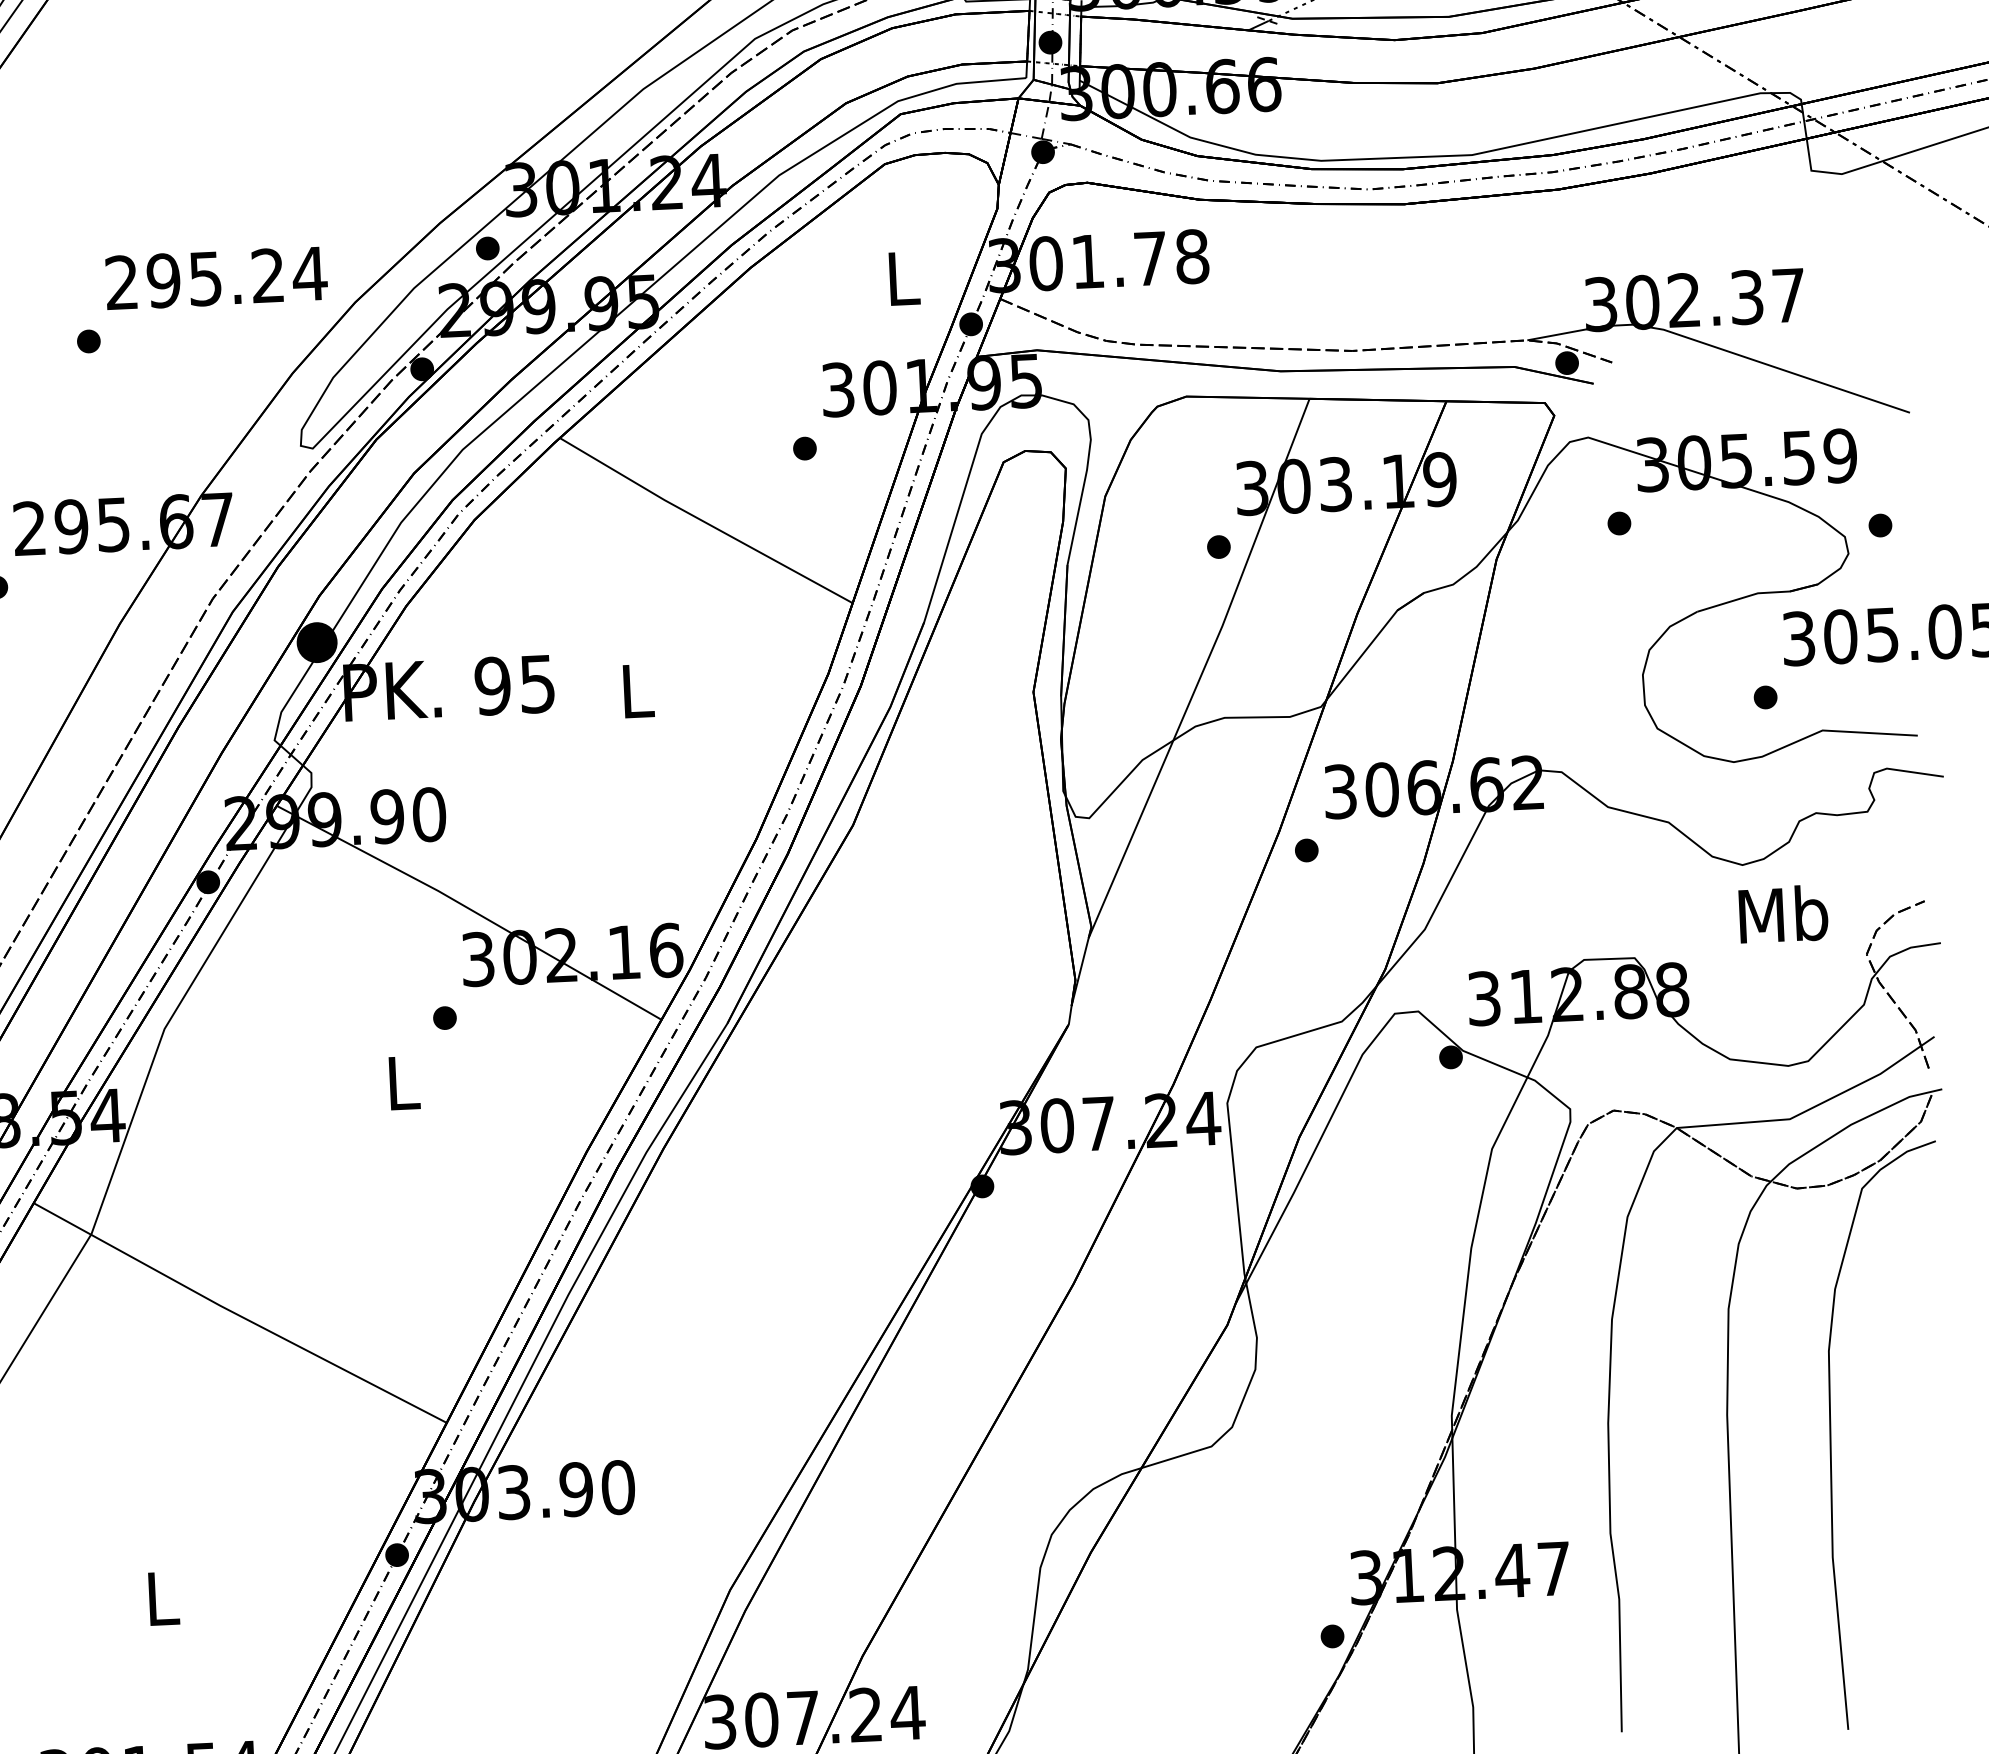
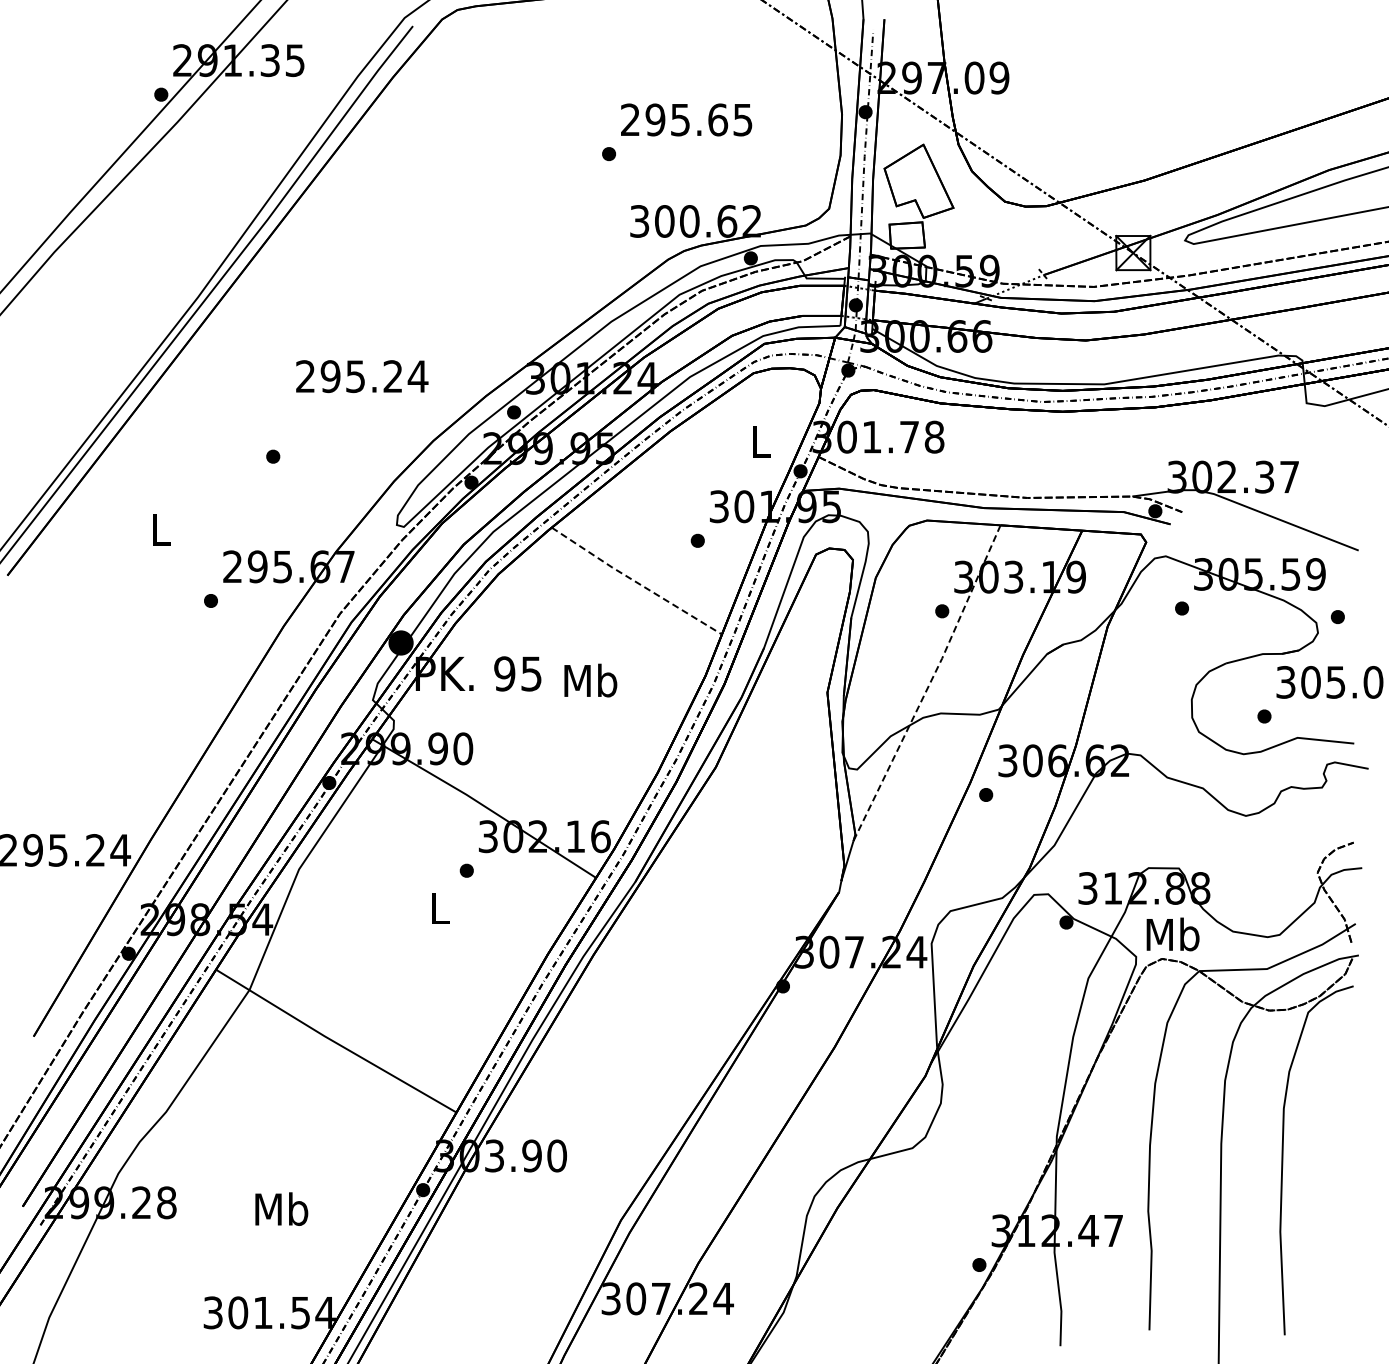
text: (216, 278) -> (362, 376), moved
line: (705, 523) -> (636, 582), solid -> dashed
line: (1203, 668) -> (929, 683), solid -> dashed
text: (636, 690) -> (590, 680), L -> Mb
text: (1782, 914) -> (1172, 934), moved
text: (161, 1597) -> (281, 1208), L -> Mb

